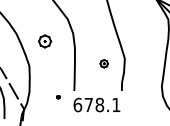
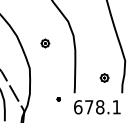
part: (44, 40) -> (44, 42), size x0.62
part: (103, 63) -> (103, 77), moved

